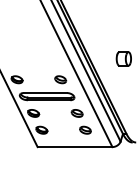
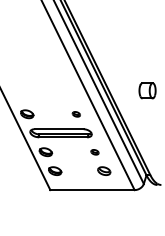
part: (60, 79) -> (76, 114), size x0.6
part: (76, 113) -> (94, 152), size x0.6

